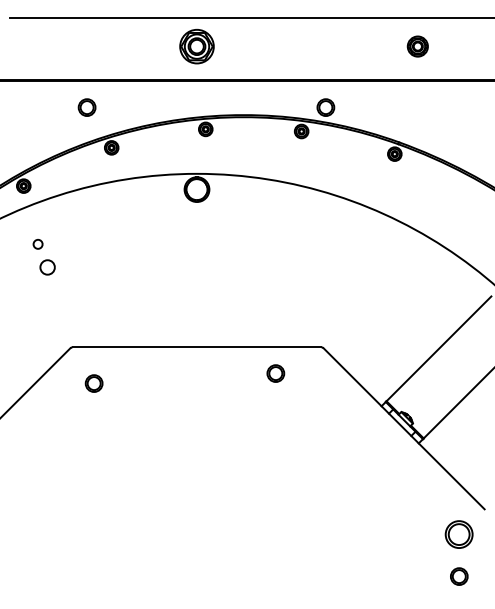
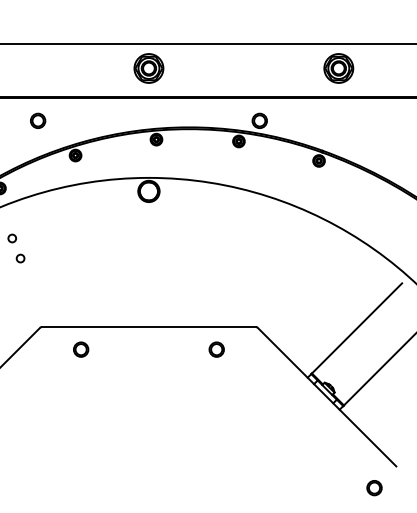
part: (417, 46) -> (338, 68), size x1.67
part: (86, 107) -> (37, 120), moved
circle: (47, 267) -> (20, 258), size x0.62
part: (93, 383) -> (80, 349), moved
circle: (459, 534) -> (374, 488), size x0.62

